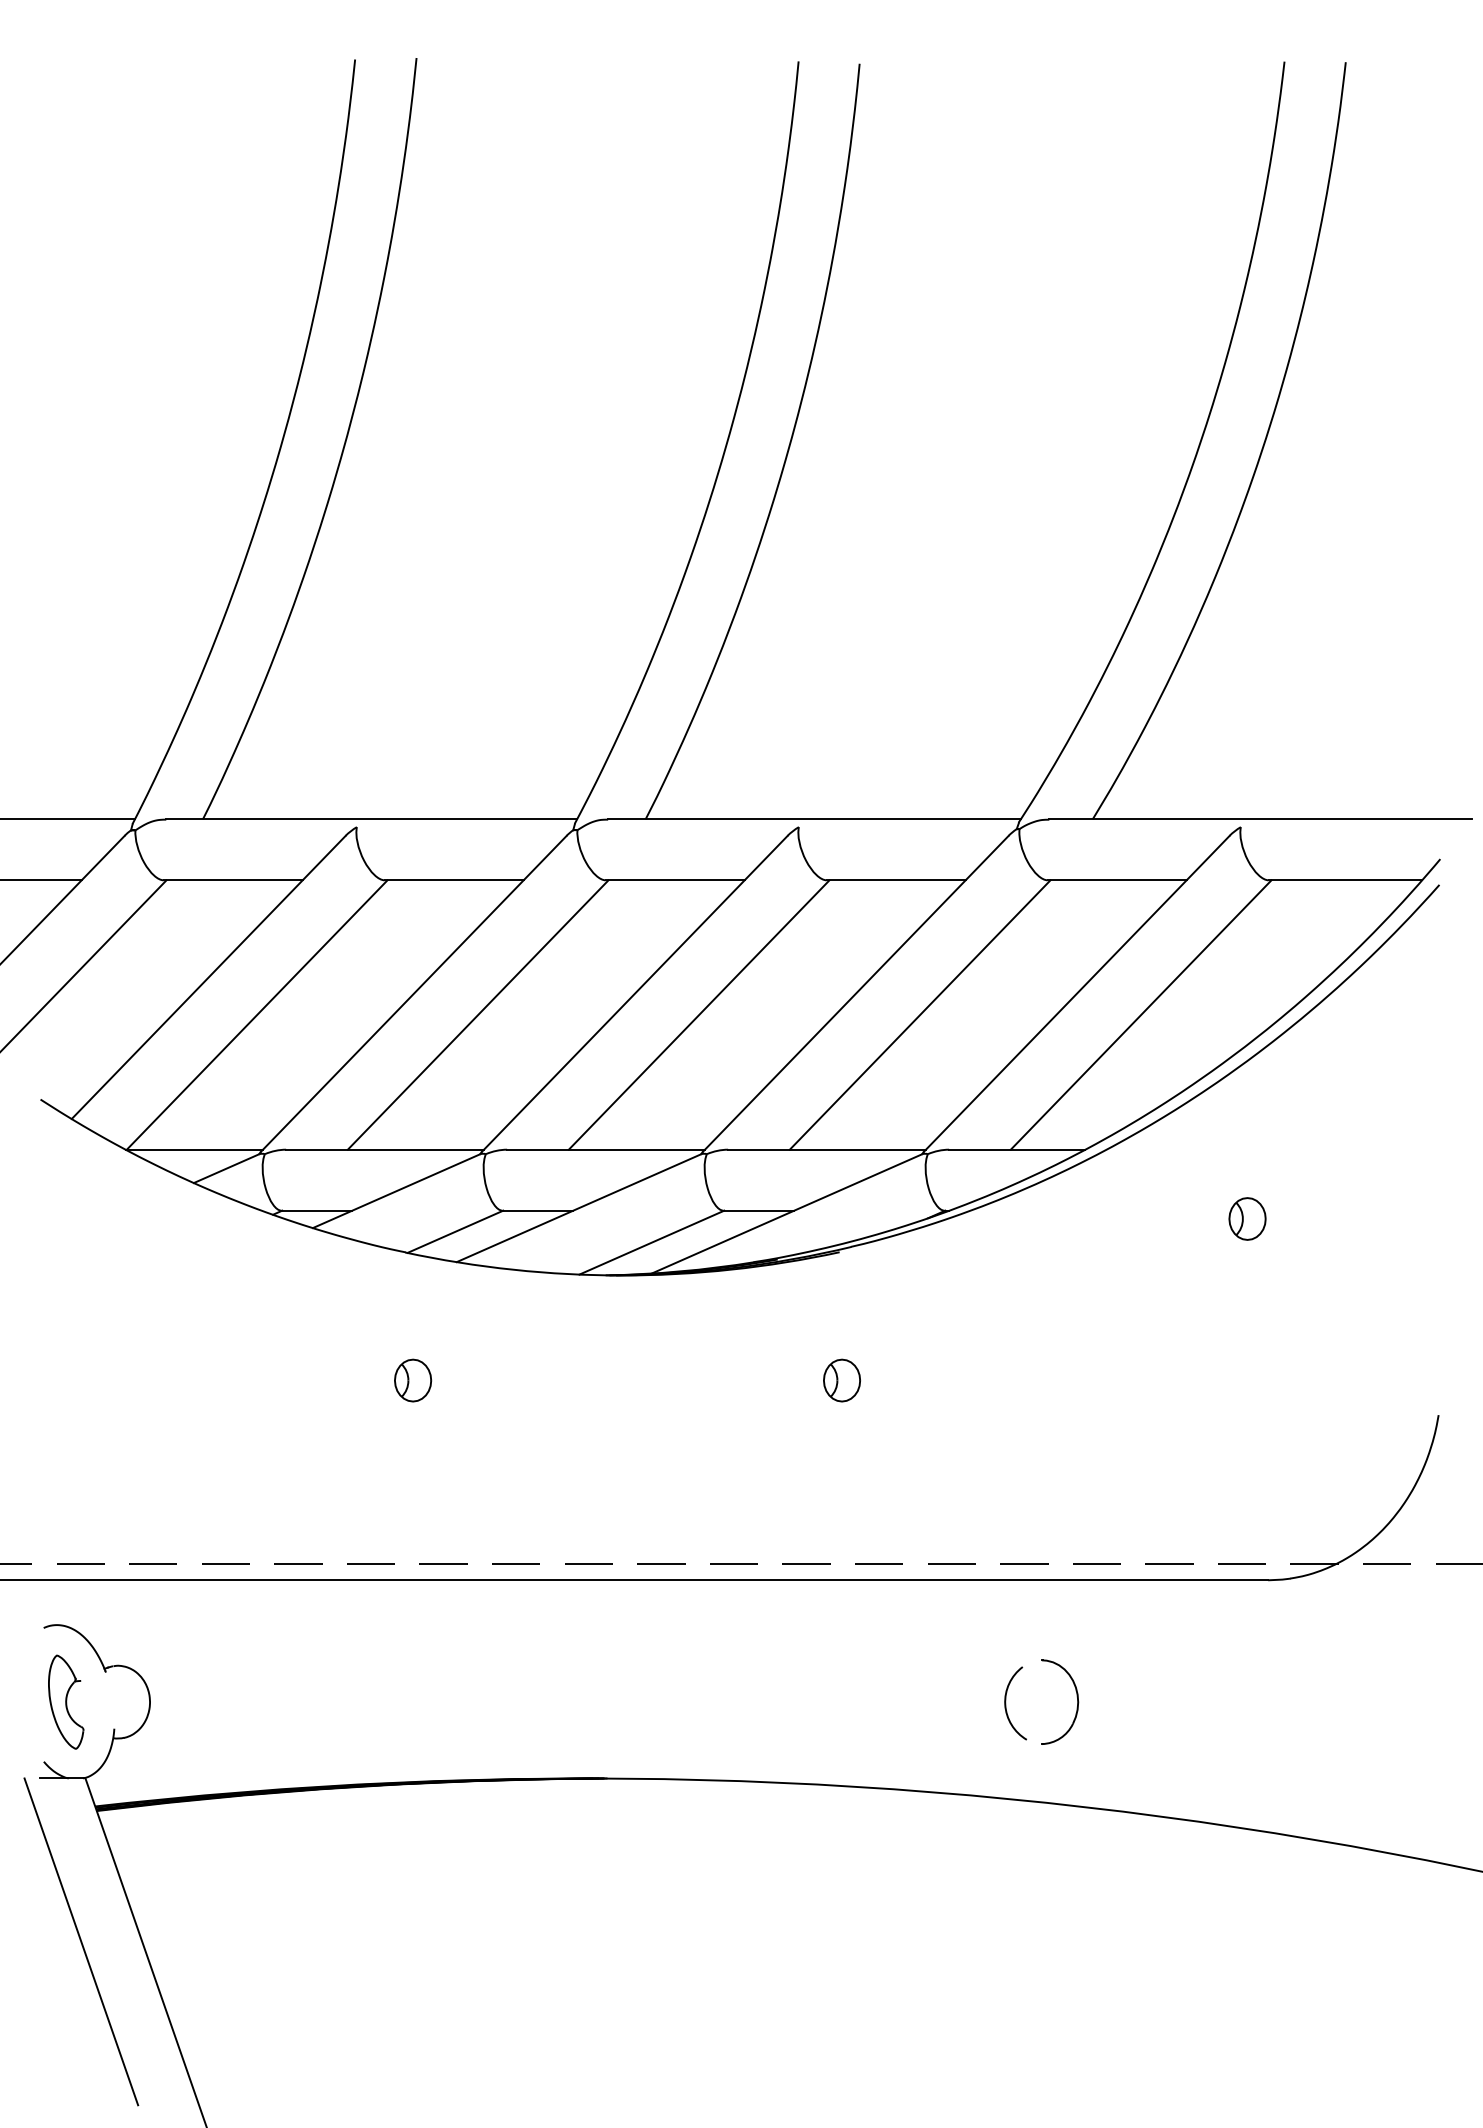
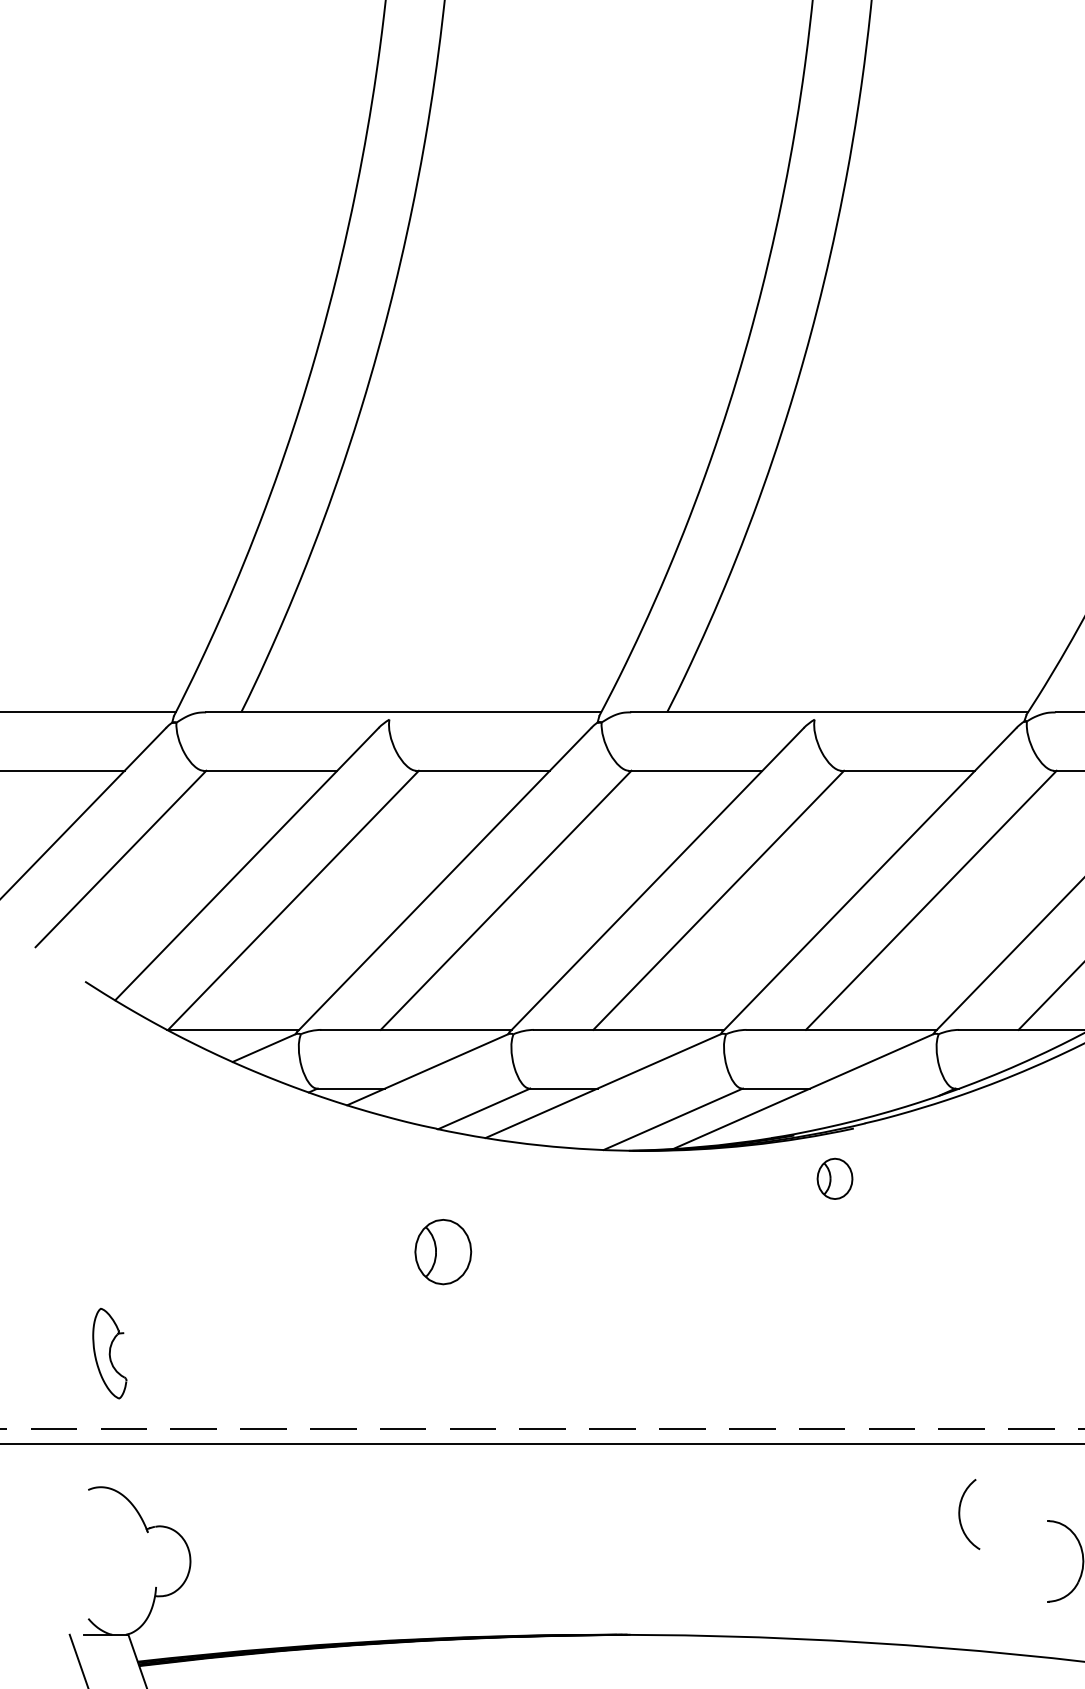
part: (413, 1380) -> (443, 1251), size x1.6
part: (841, 1380) -> (834, 1178), moved
part: (66, 1701) -> (110, 1352), moved
arc: (1006, 1703) -> (960, 1514), moved

